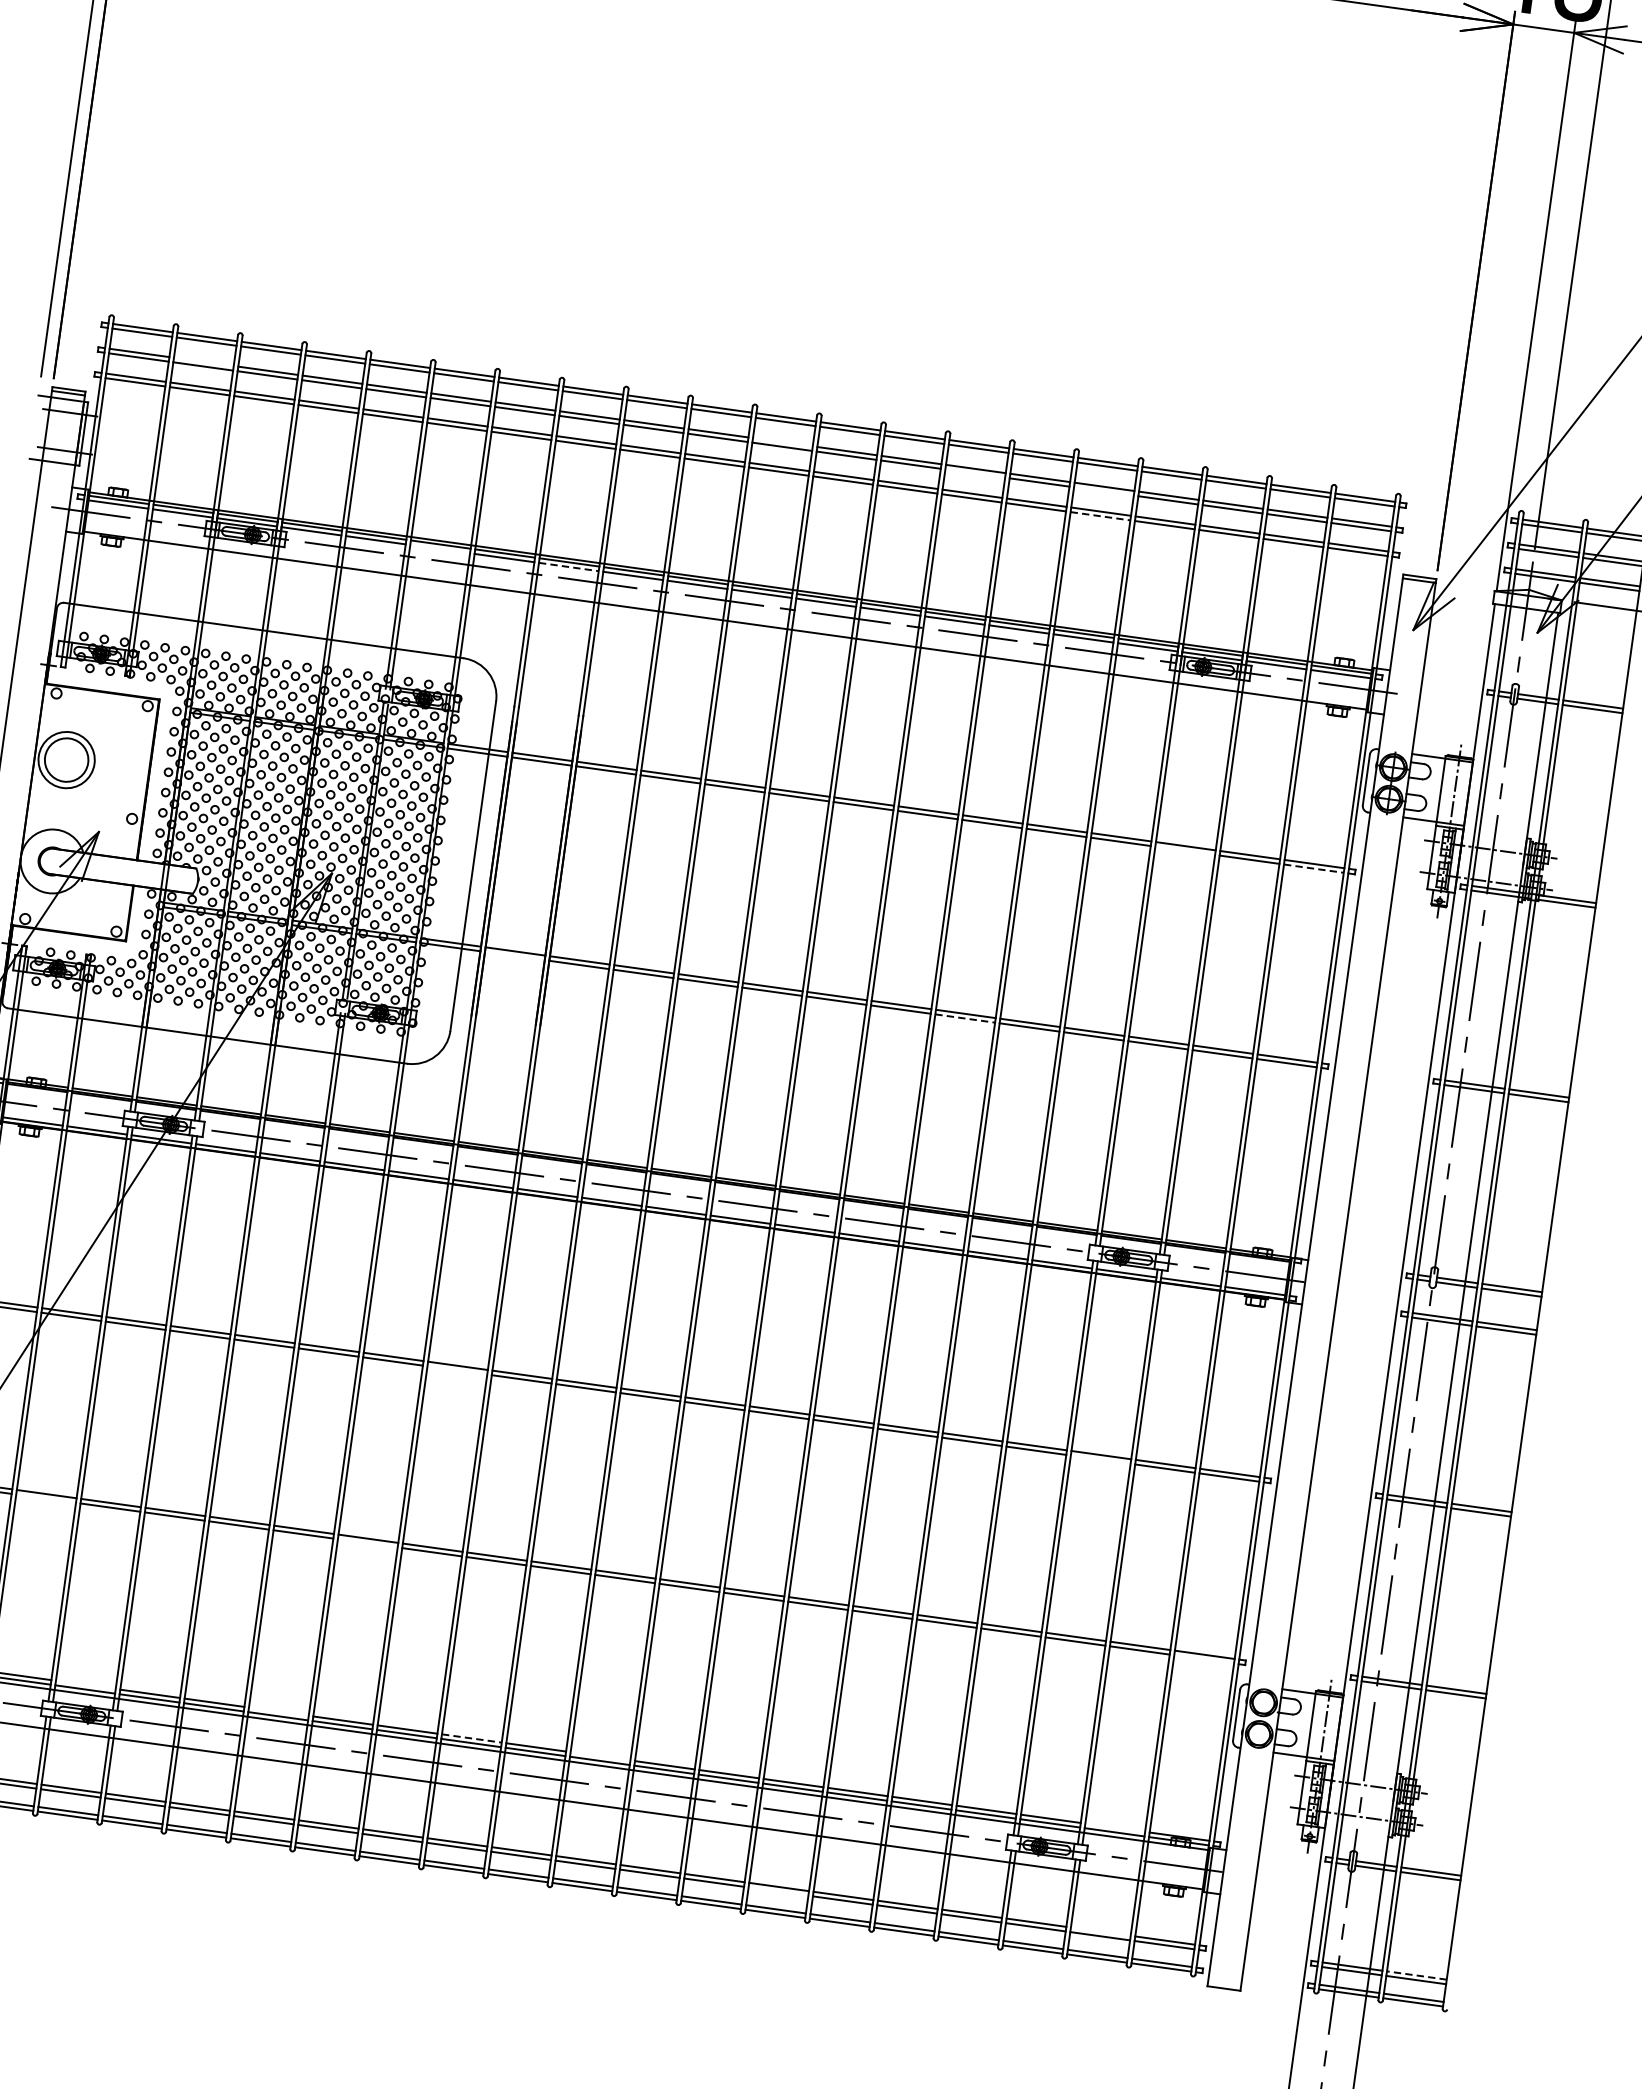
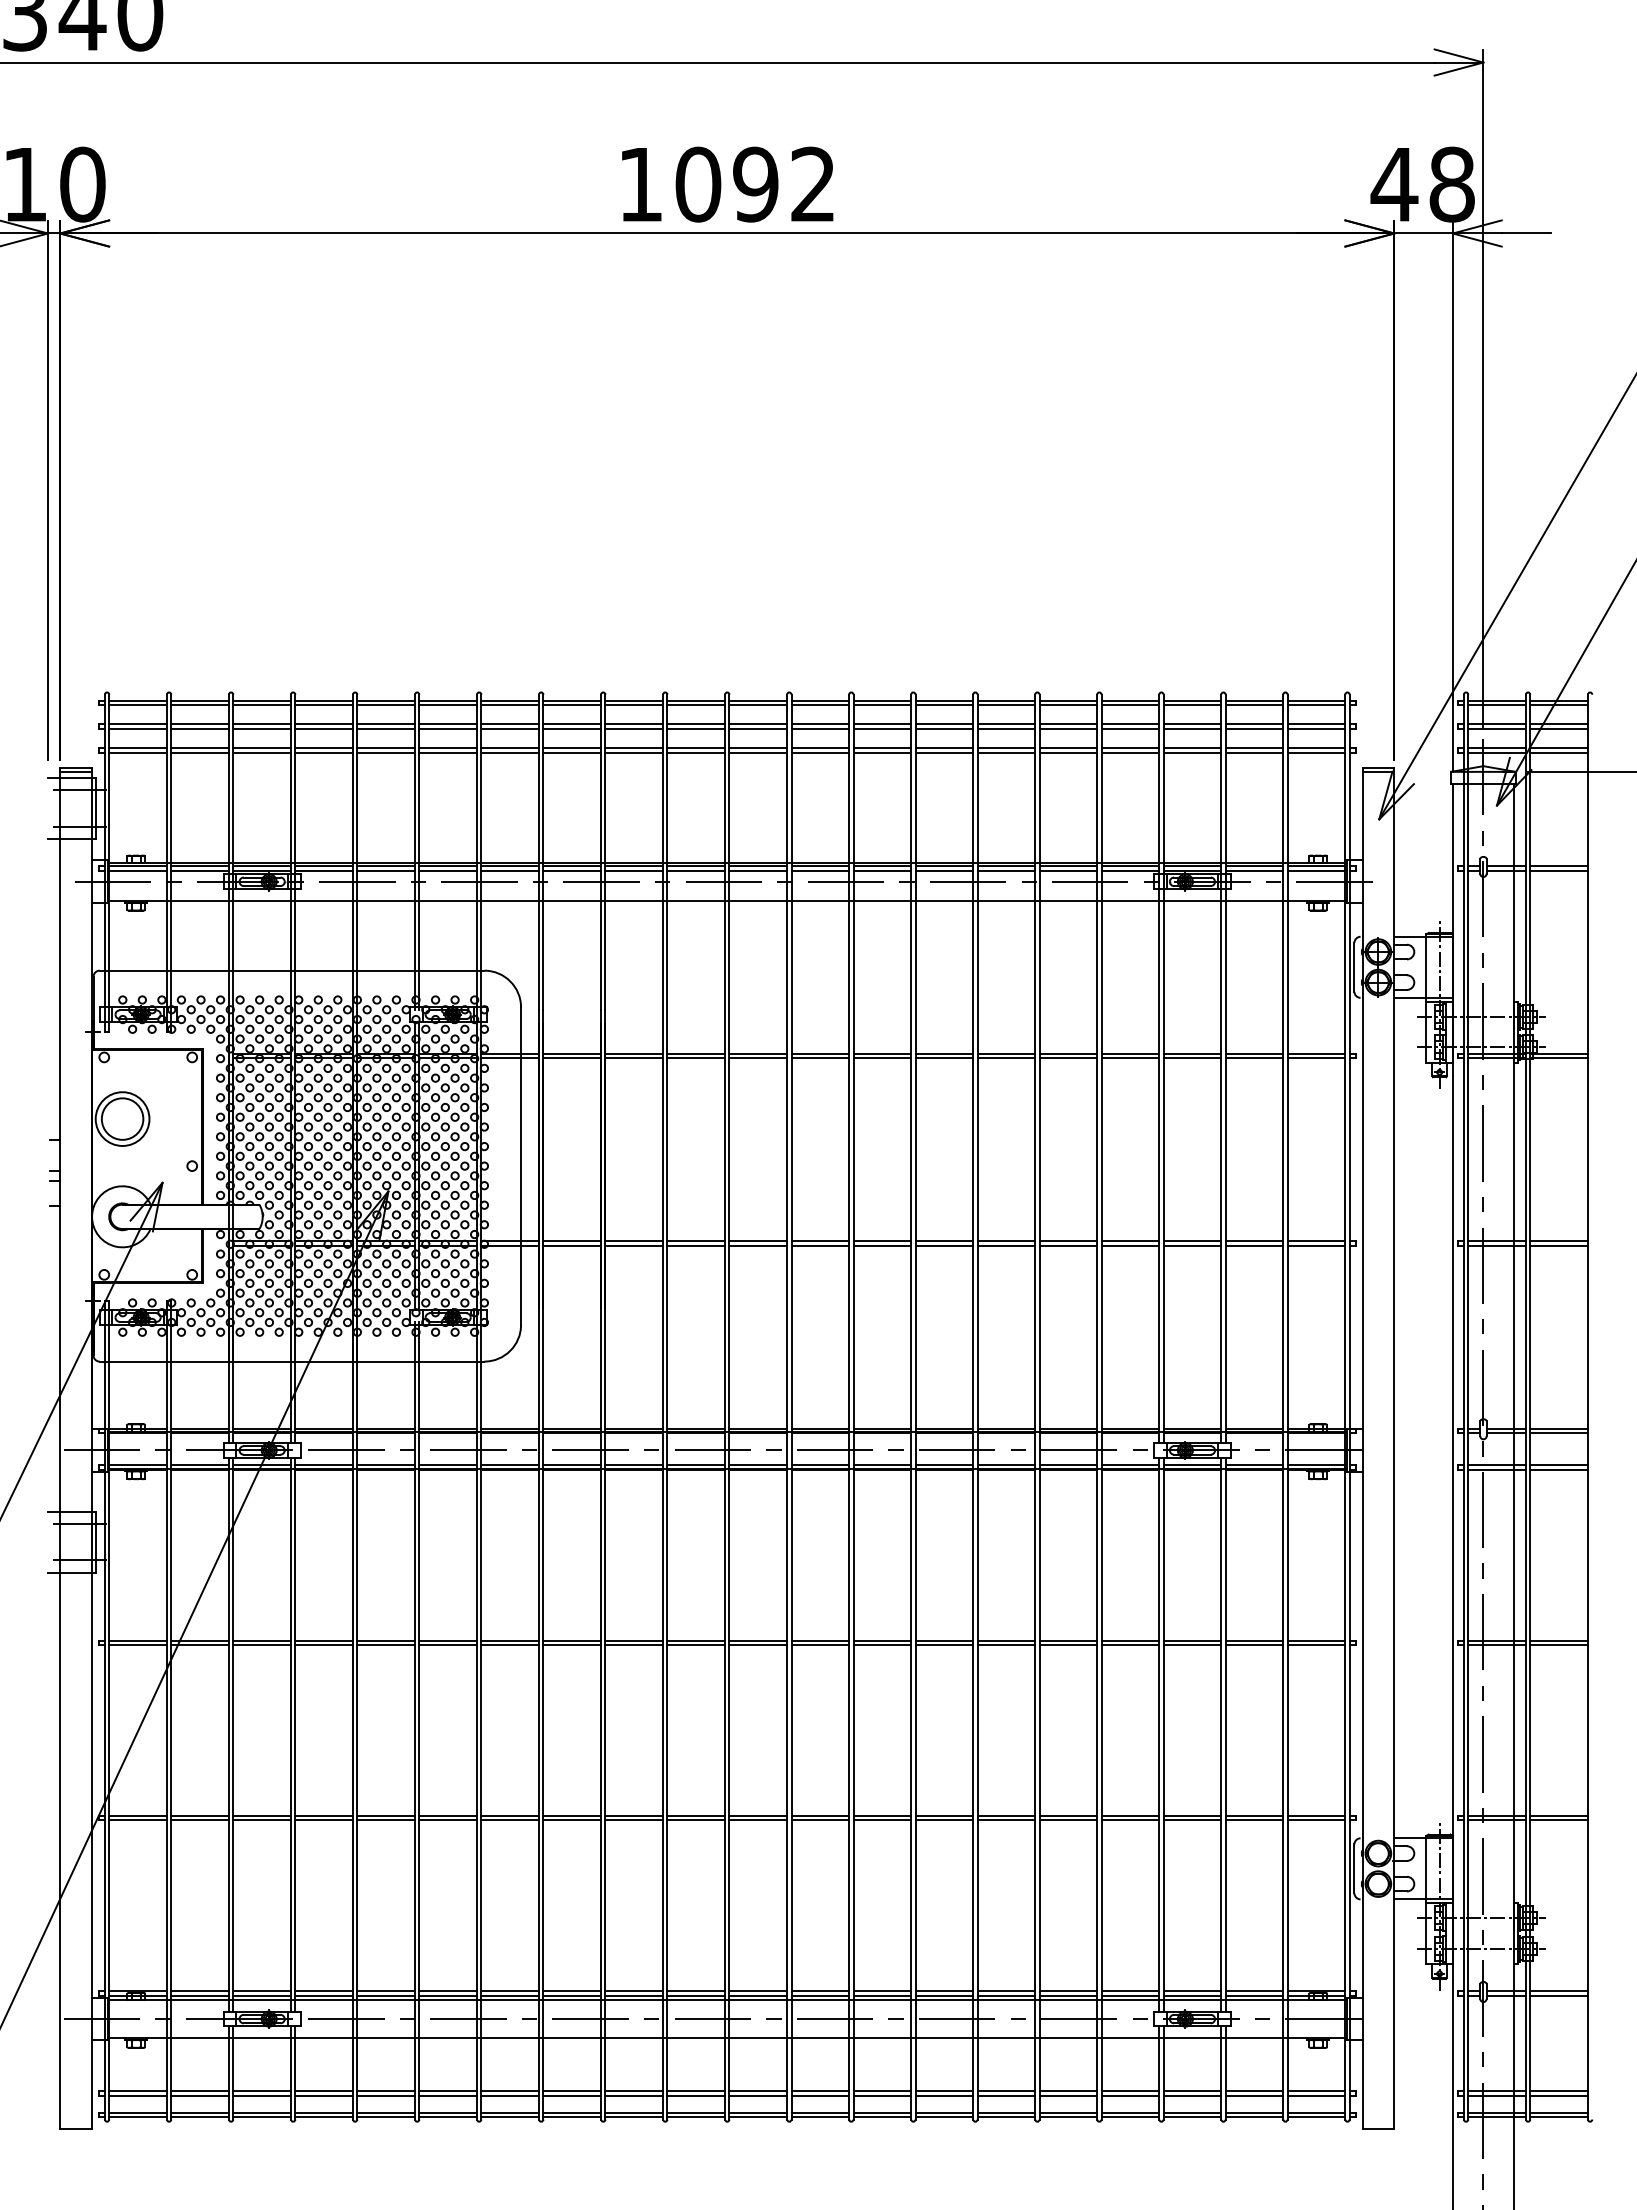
line: (203, 361) -> (199, 724), added
line: (783, 442) -> (758, 724), added
line: (975, 473) -> (944, 728), added
line: (1104, 491) -> (1068, 728), added
line: (1100, 515) -> (1068, 752), dashed -> solid
line: (440, 549) -> (448, 870), added
line: (569, 566) -> (572, 870), dashed -> solid
line: (1185, 851) -> (1192, 1058), added
line: (1313, 869) -> (1316, 1058), dashed -> solid
line: (515, 955) -> (572, 1245), added
line: (965, 1018) -> (1006, 1245), dashed -> solid
line: (457, 1370) -> (572, 1645), added
line: (1100, 1460) -> (1192, 1645), added
line: (45, 1498) -> (199, 1820), added
line: (368, 1543) -> (510, 1820), added
line: (1204, 1659) -> (1316, 1820), added
line: (85, 1685) -> (261, 1991), added
line: (279, 1712) -> (448, 1991), added
line: (472, 1738) -> (634, 1991), dashed -> solid
line: (600, 1756) -> (758, 1991), added
line: (1115, 1828) -> (1254, 1991), added
line: (778, 1891) -> (944, 2095), added
line: (1100, 1931) -> (1254, 2091), added
line: (1417, 1975) -> (1559, 2091), dashed -> solid

